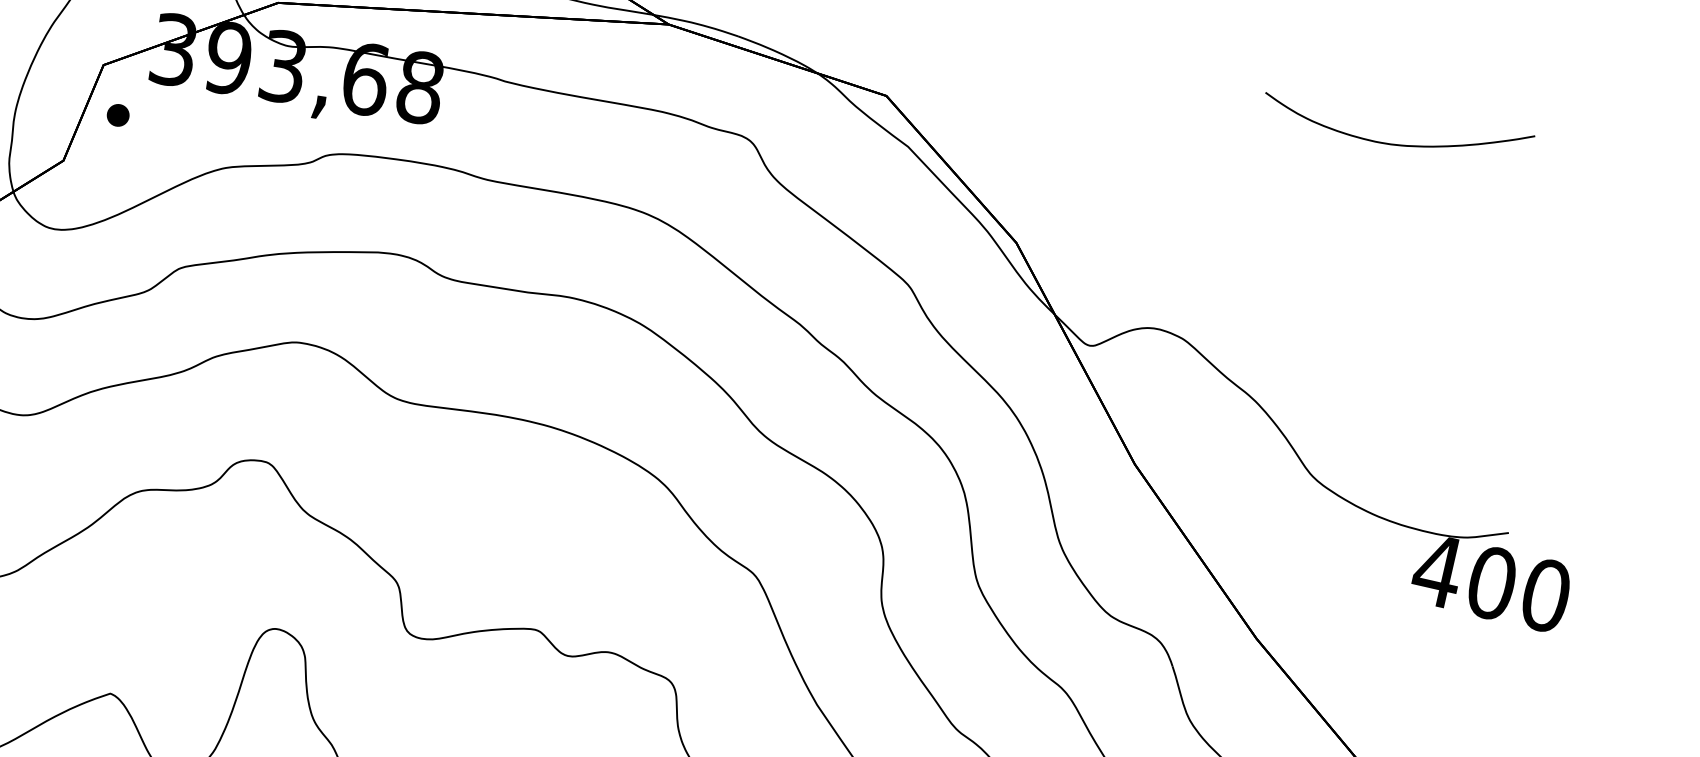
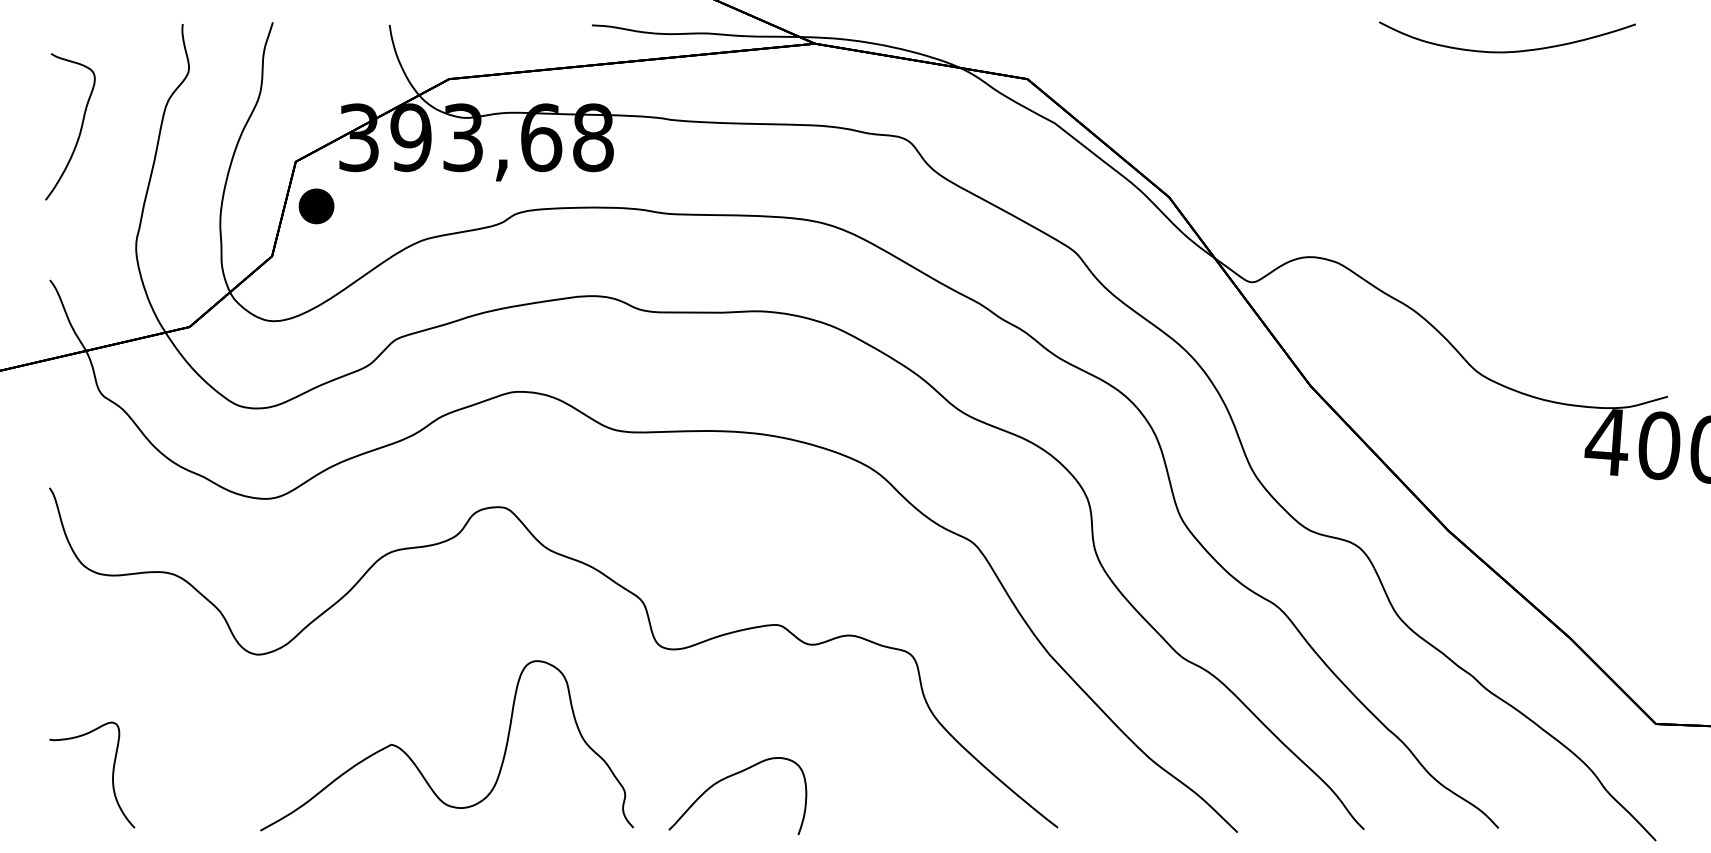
part: (118, 115) -> (316, 206), size x1.67

